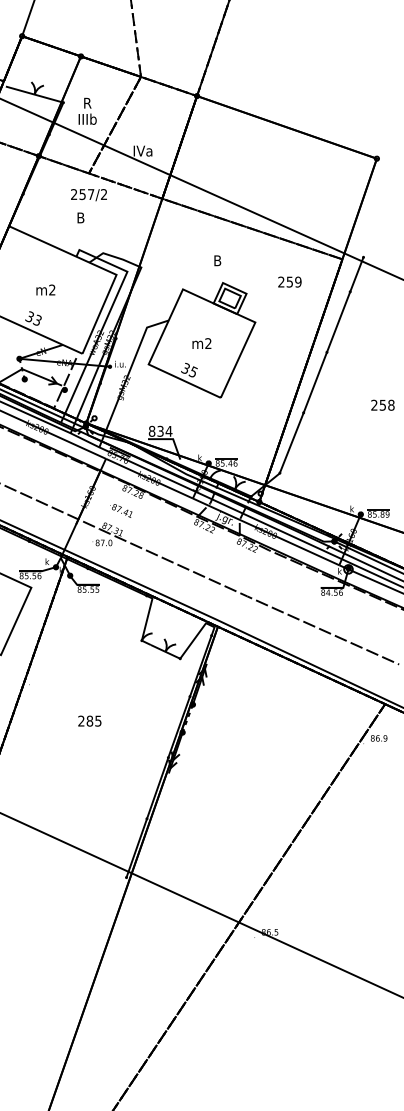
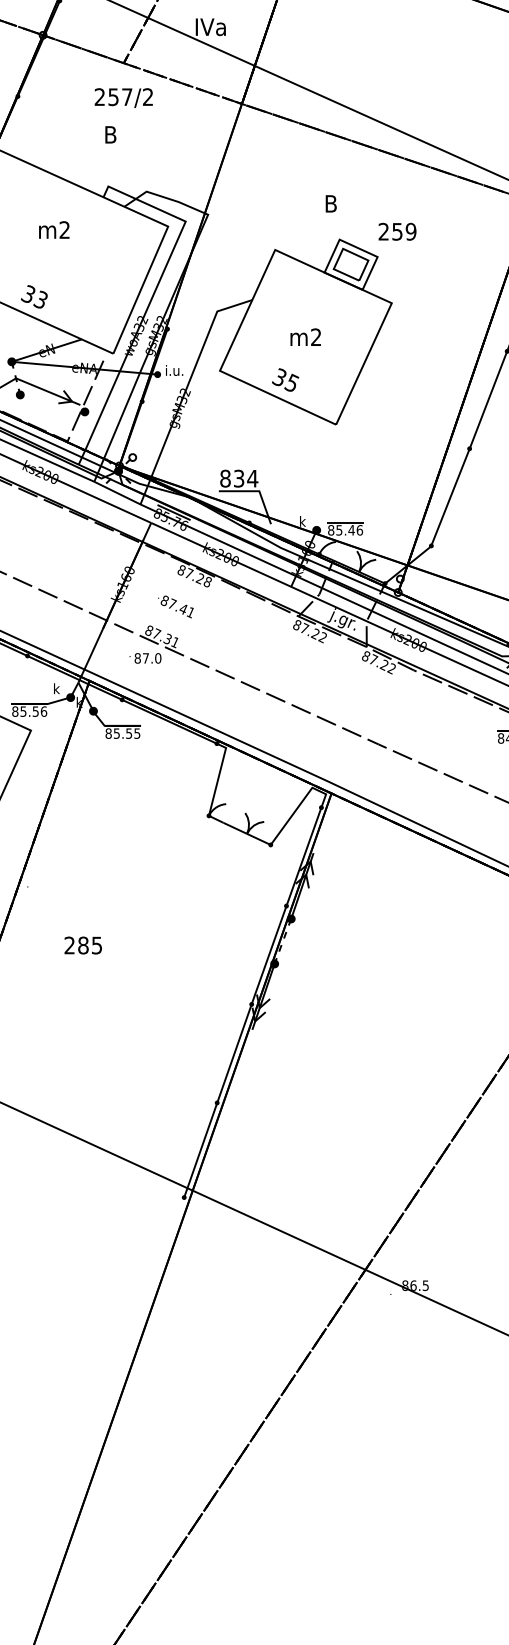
text: (289, 281) -> (396, 230), moved
text: (45, 289) -> (53, 229), moved
text: (89, 720) -> (82, 944), moved

